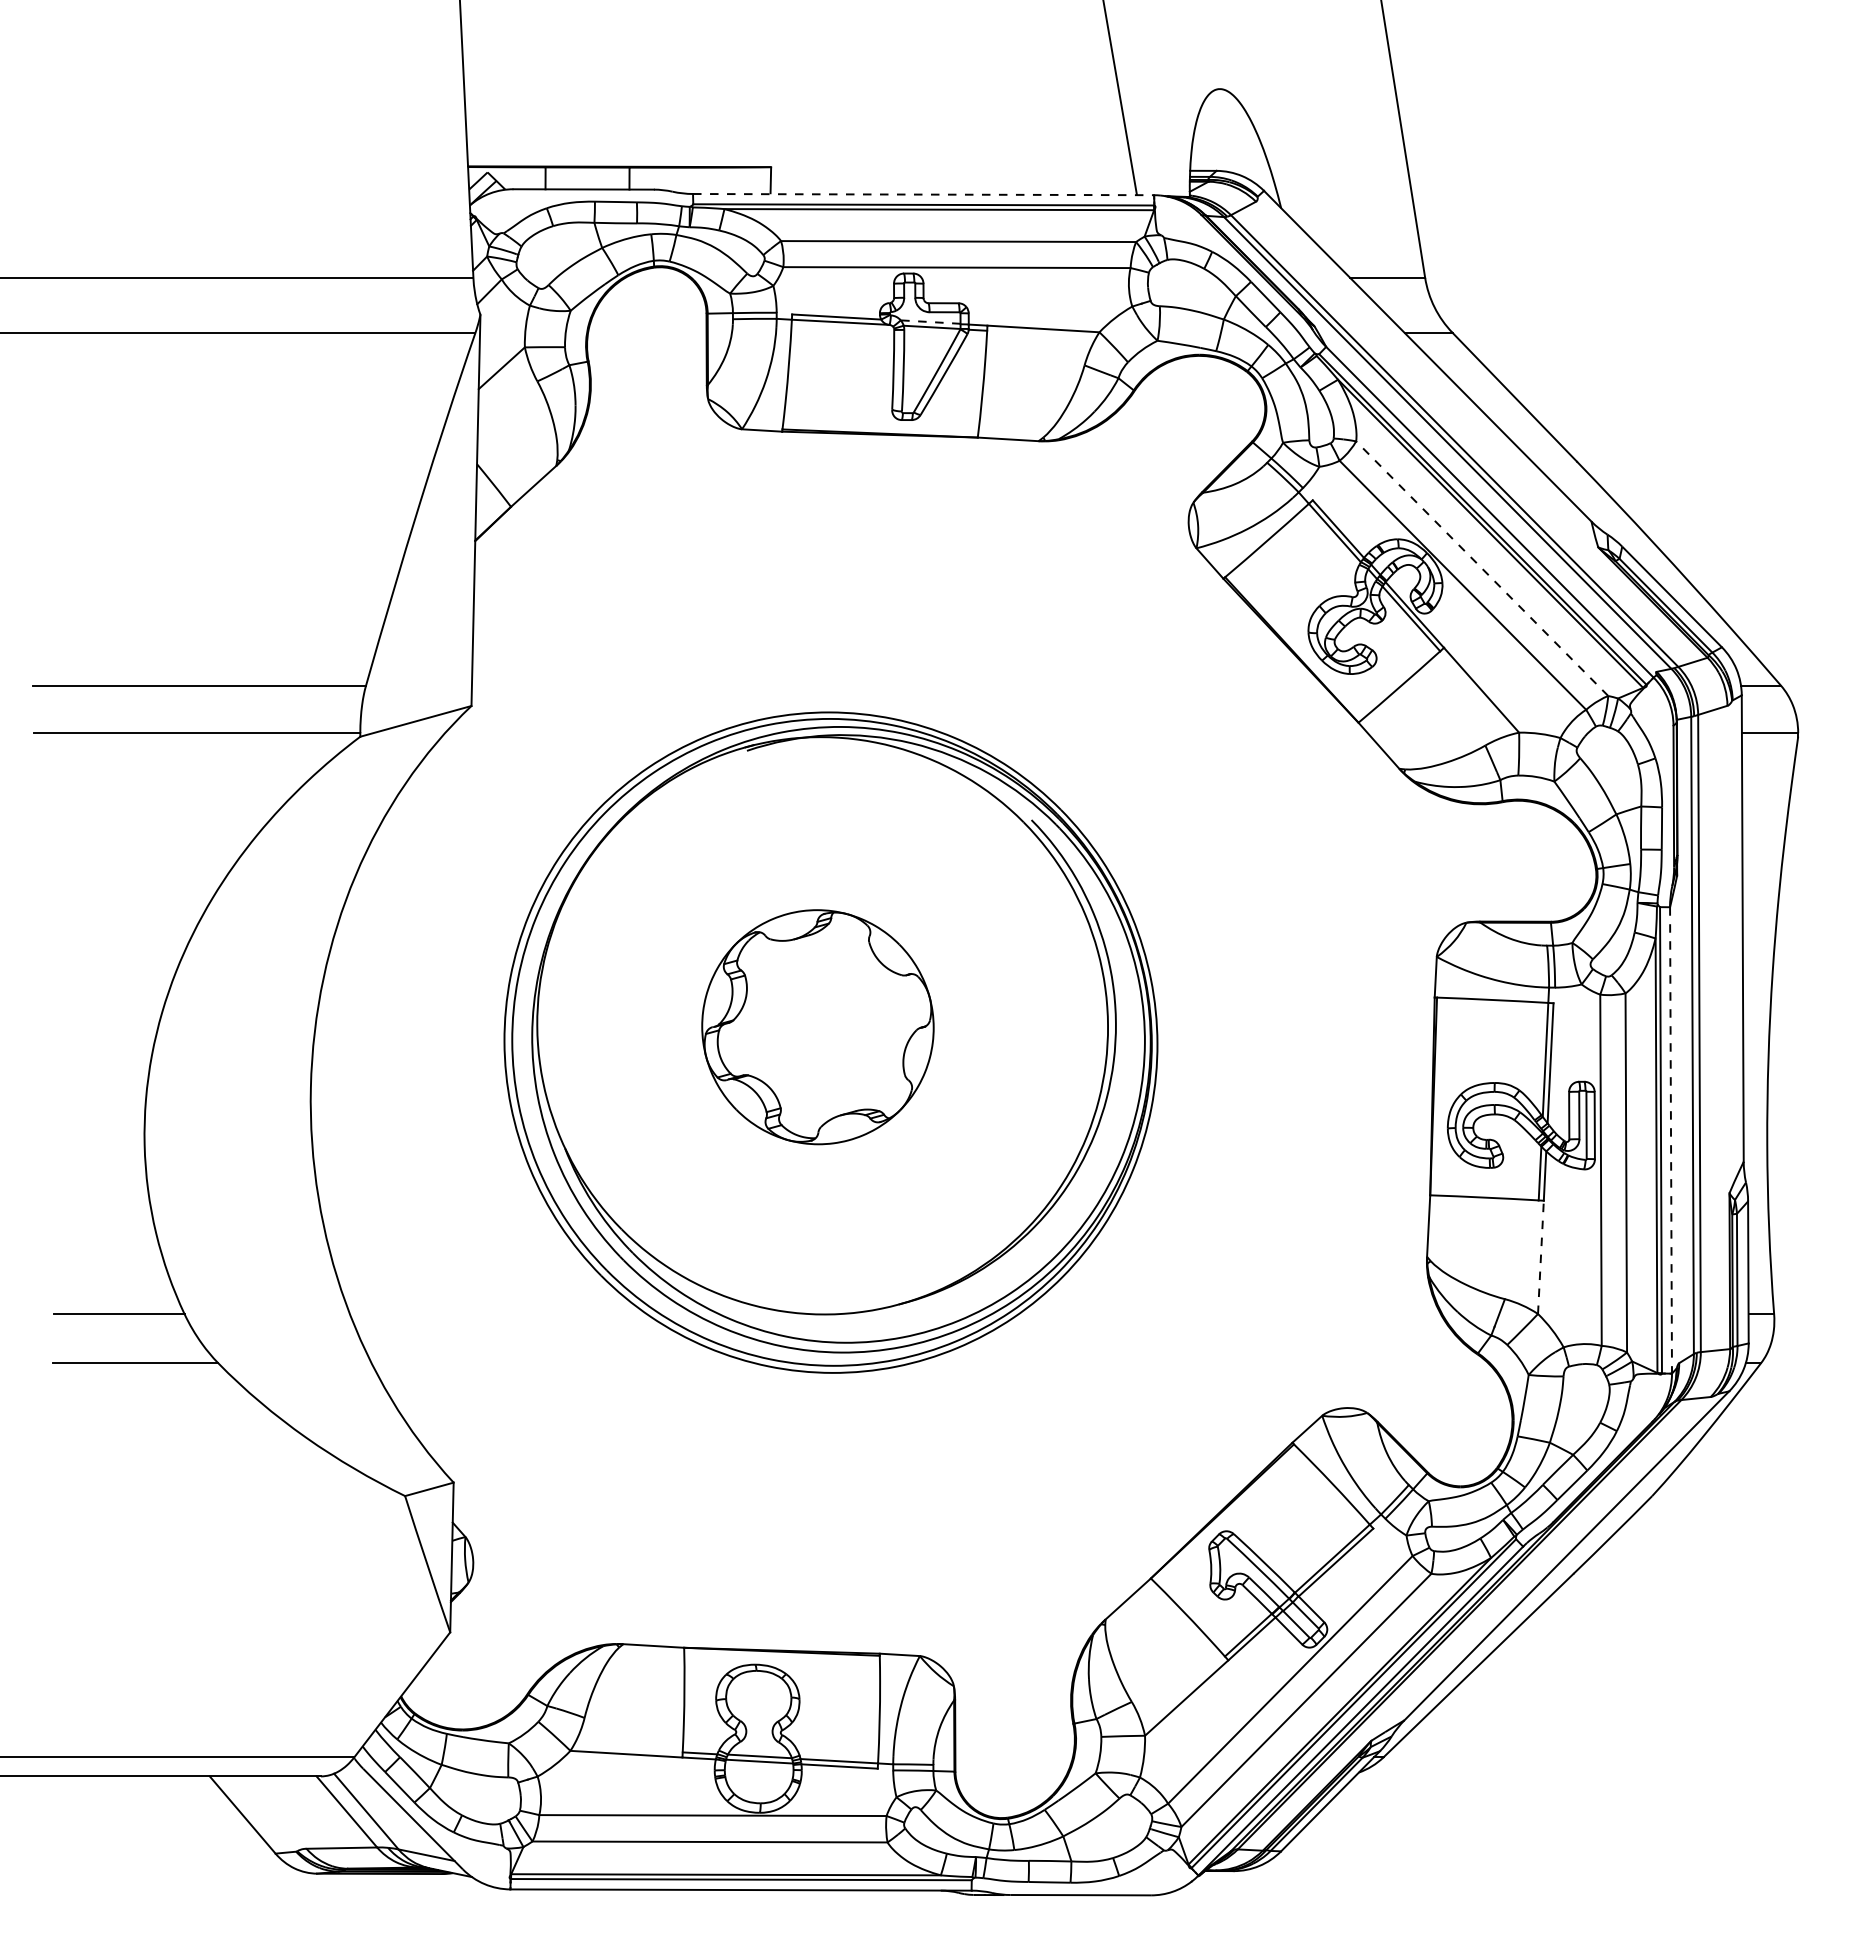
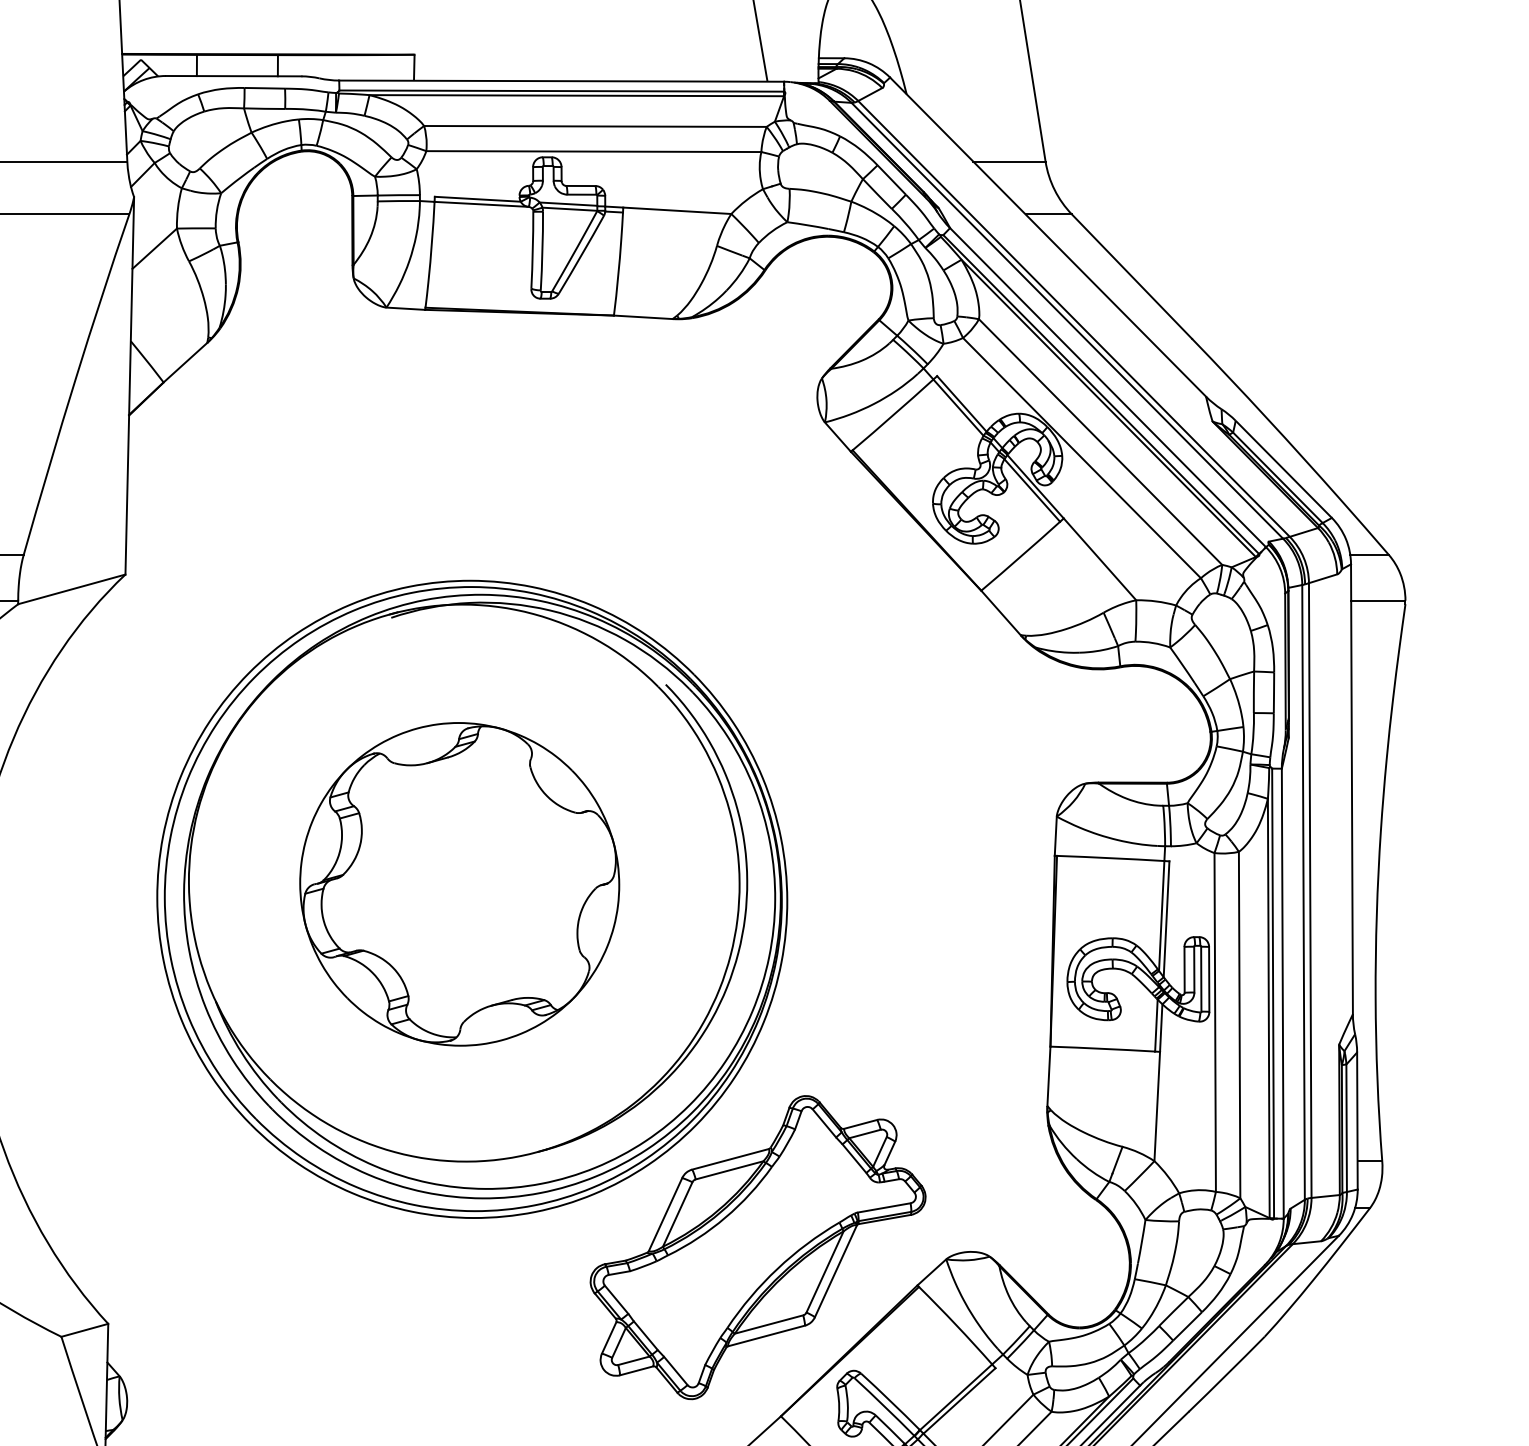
line: (923, 194) -> (561, 81), dashed -> solid
line: (930, 322) -> (568, 204), dashed -> solid
line: (1481, 568) -> (1099, 441), dashed -> solid
part: (817, 1027) -> (459, 884), size x1.43
line: (1671, 1140) -> (1283, 993), dashed -> solid
line: (1540, 1257) -> (1156, 1106), dashed -> solid
part: (1126, 1403) -> (757, 1247), added

